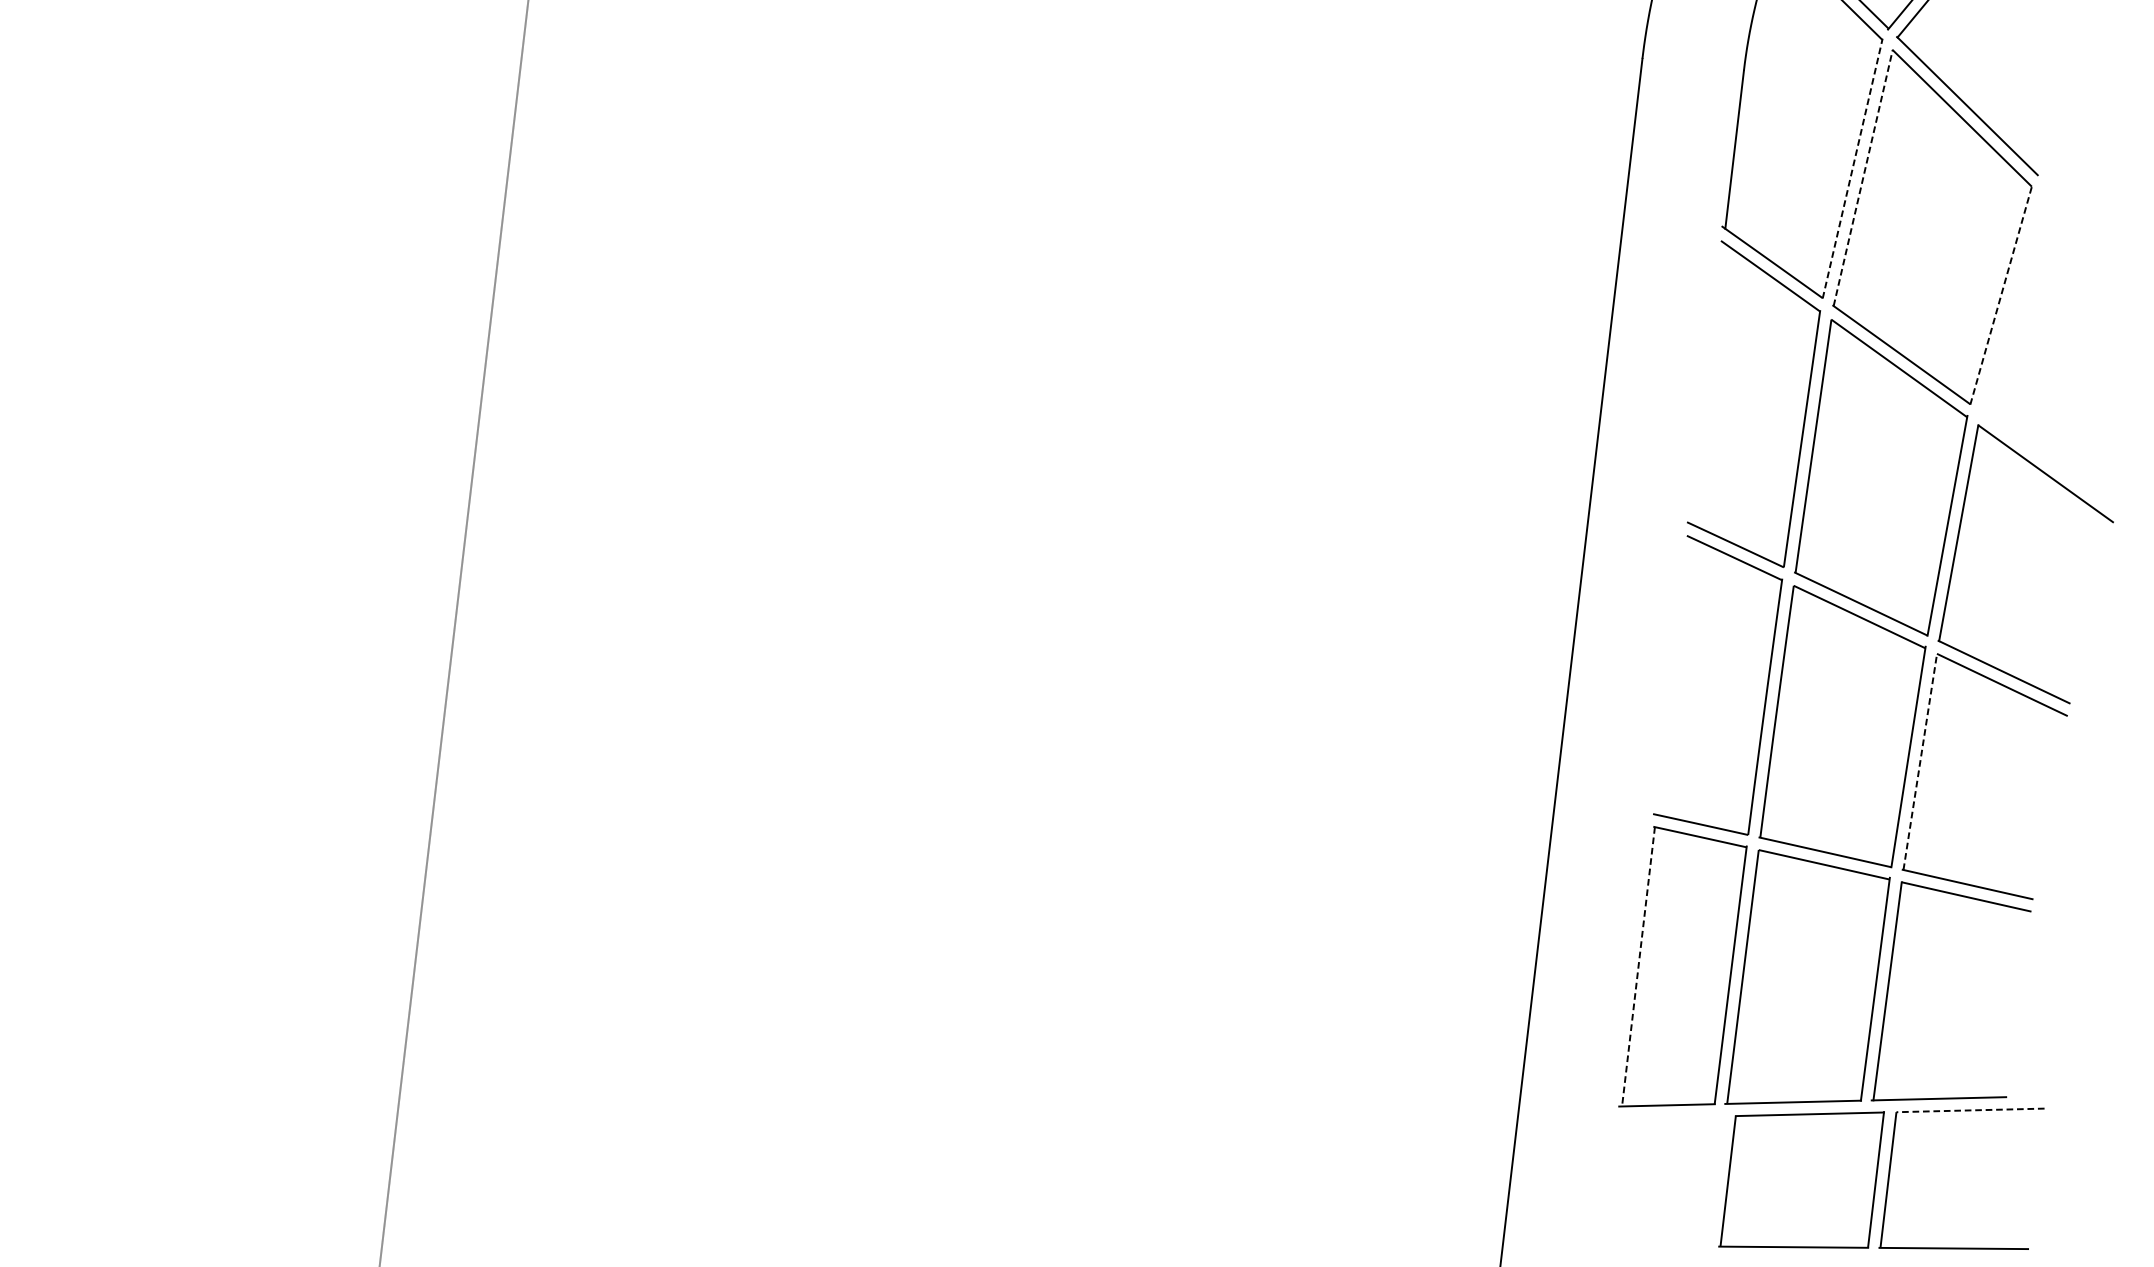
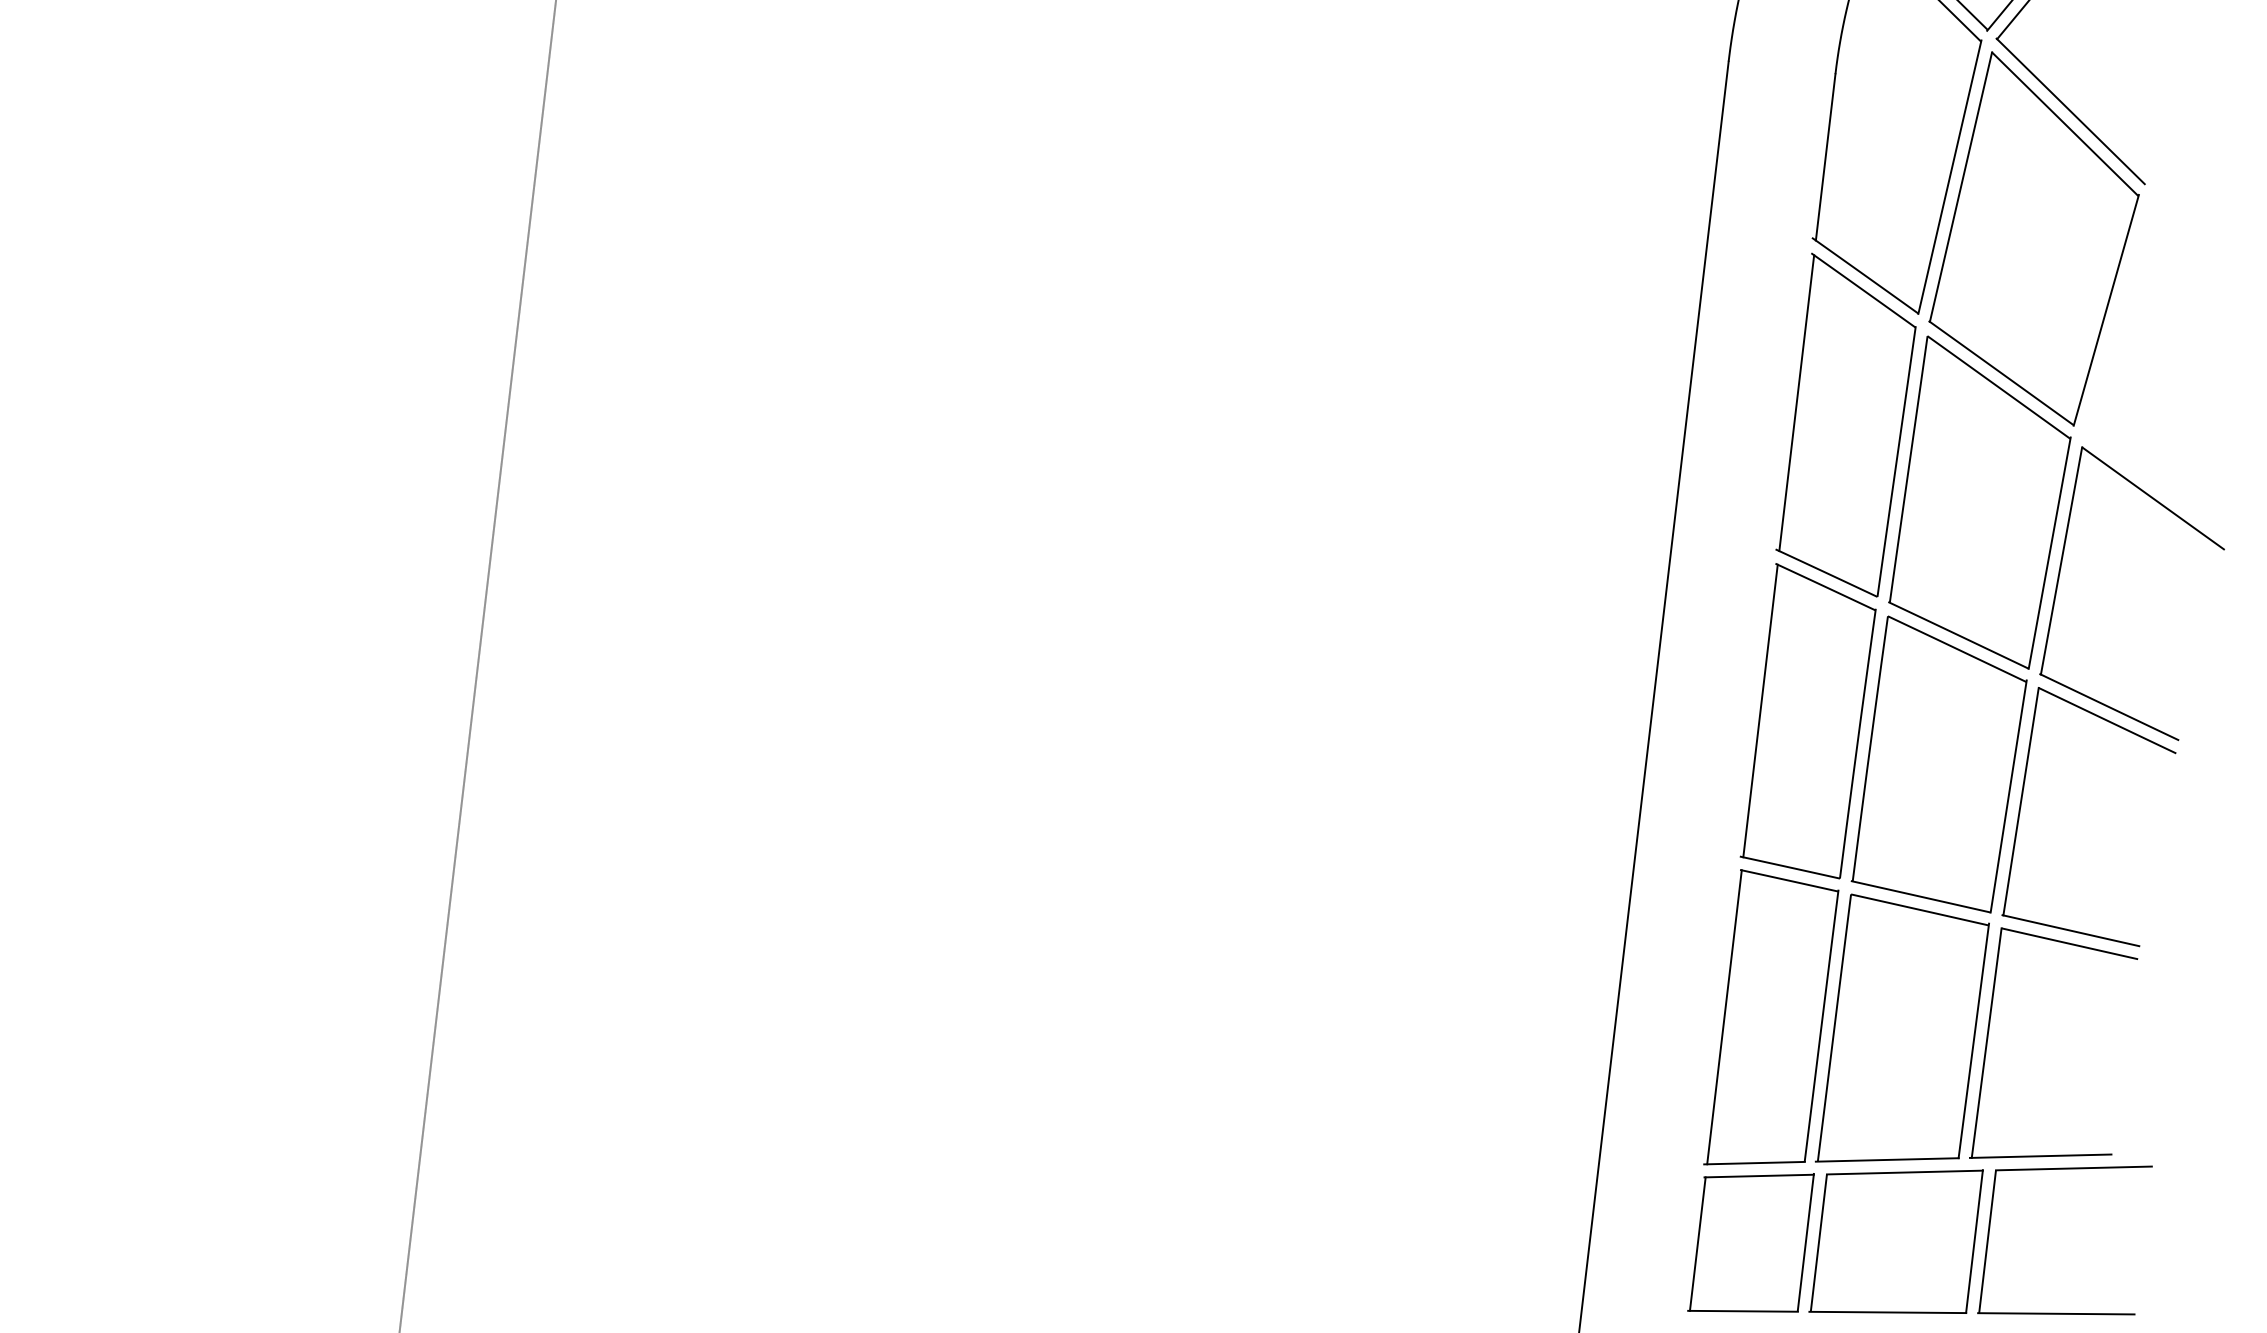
line: (1853, 167) -> (1950, 176), dashed -> solid
line: (1863, 177) -> (1961, 186), dashed -> solid
line: (2001, 295) -> (2106, 310), dashed -> solid
line: (1706, 383) -> (1796, 403), added
line: (1672, 675) -> (1760, 710), added
line: (1920, 761) -> (2021, 801), dashed -> solid
line: (1638, 966) -> (1724, 1017), dashed -> solid
line: (1970, 1110) -> (2073, 1168), dashed -> solid
part: (1663, 1180) -> (1750, 1242), added

